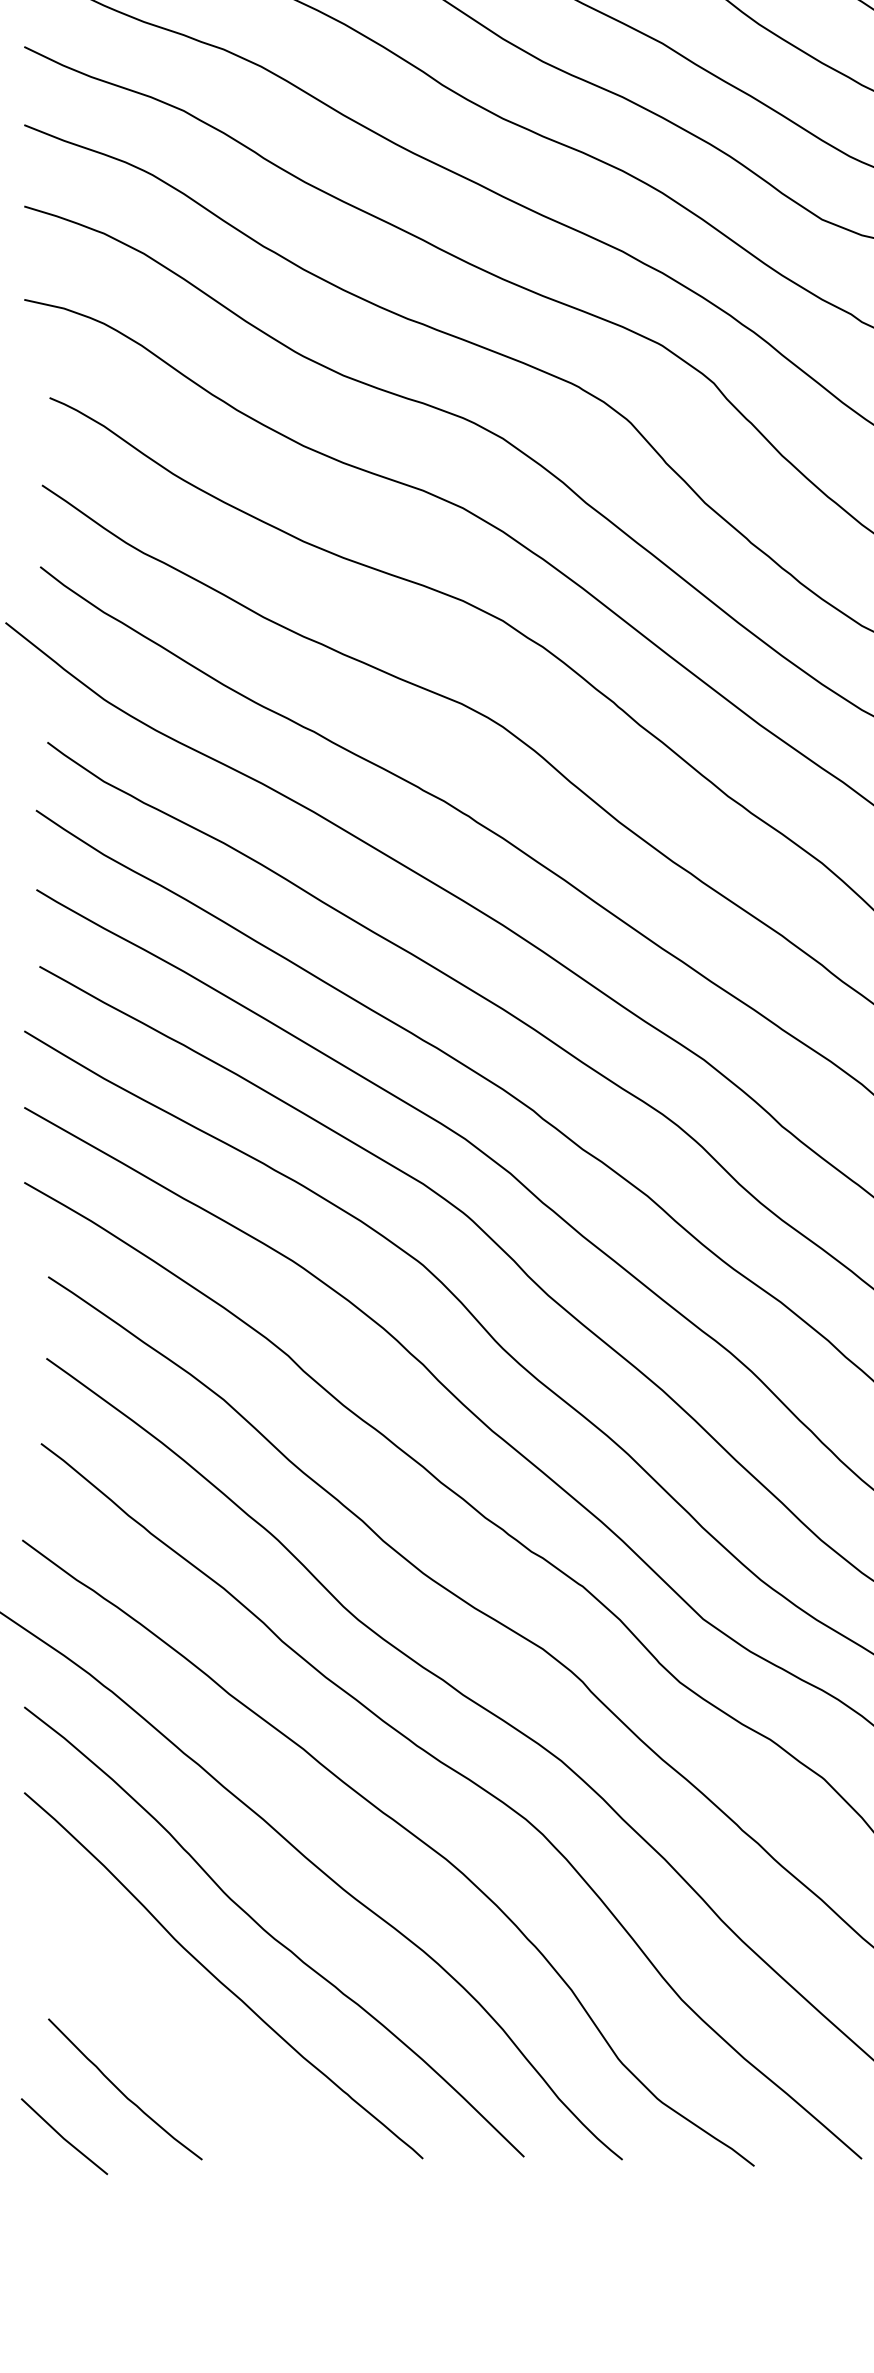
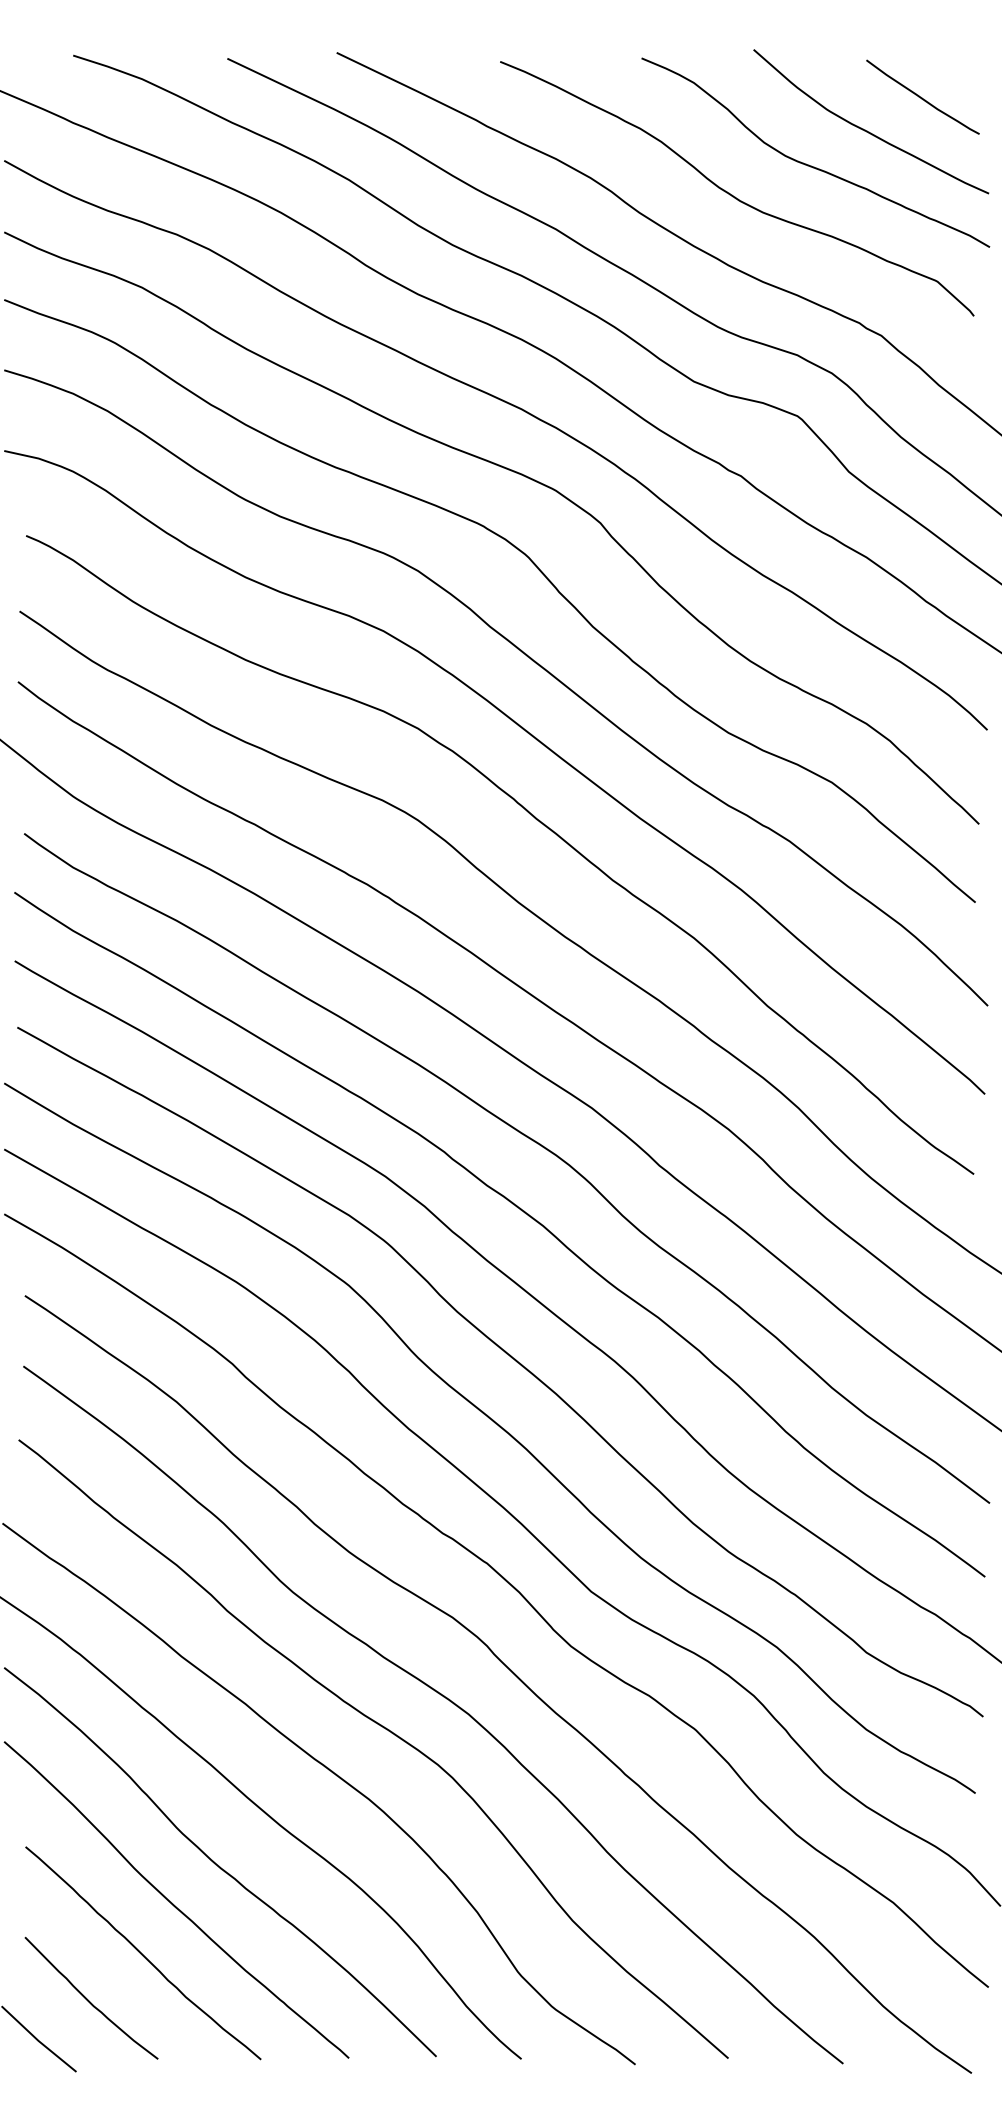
curve: (184, 2037) -> (142, 1953), added

